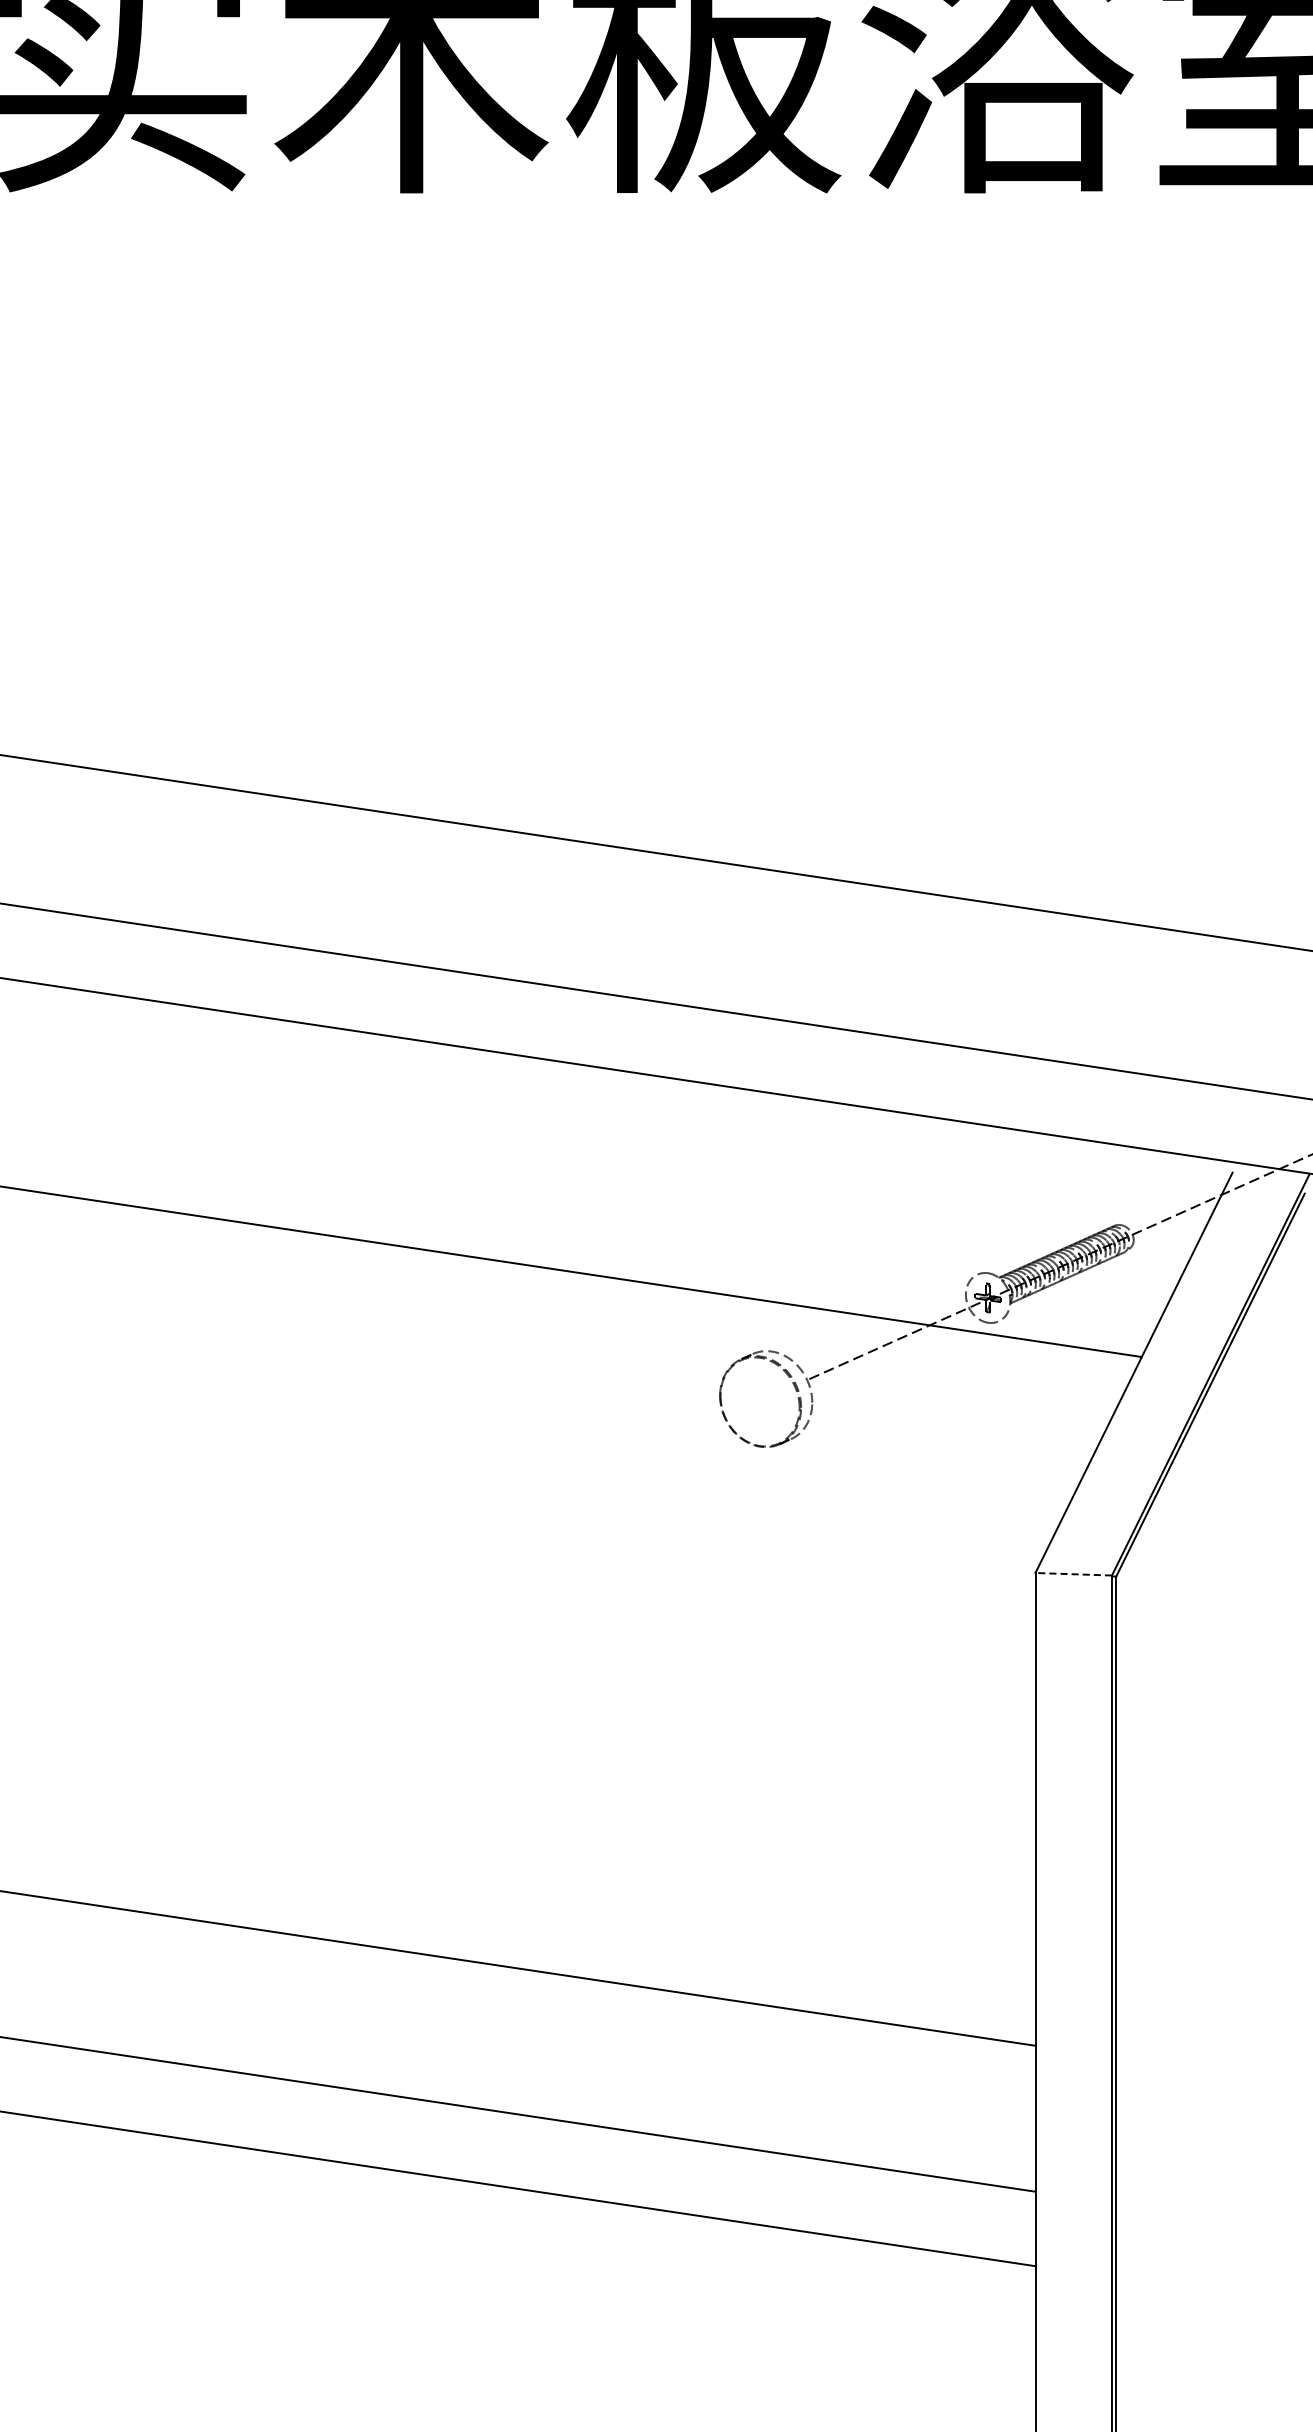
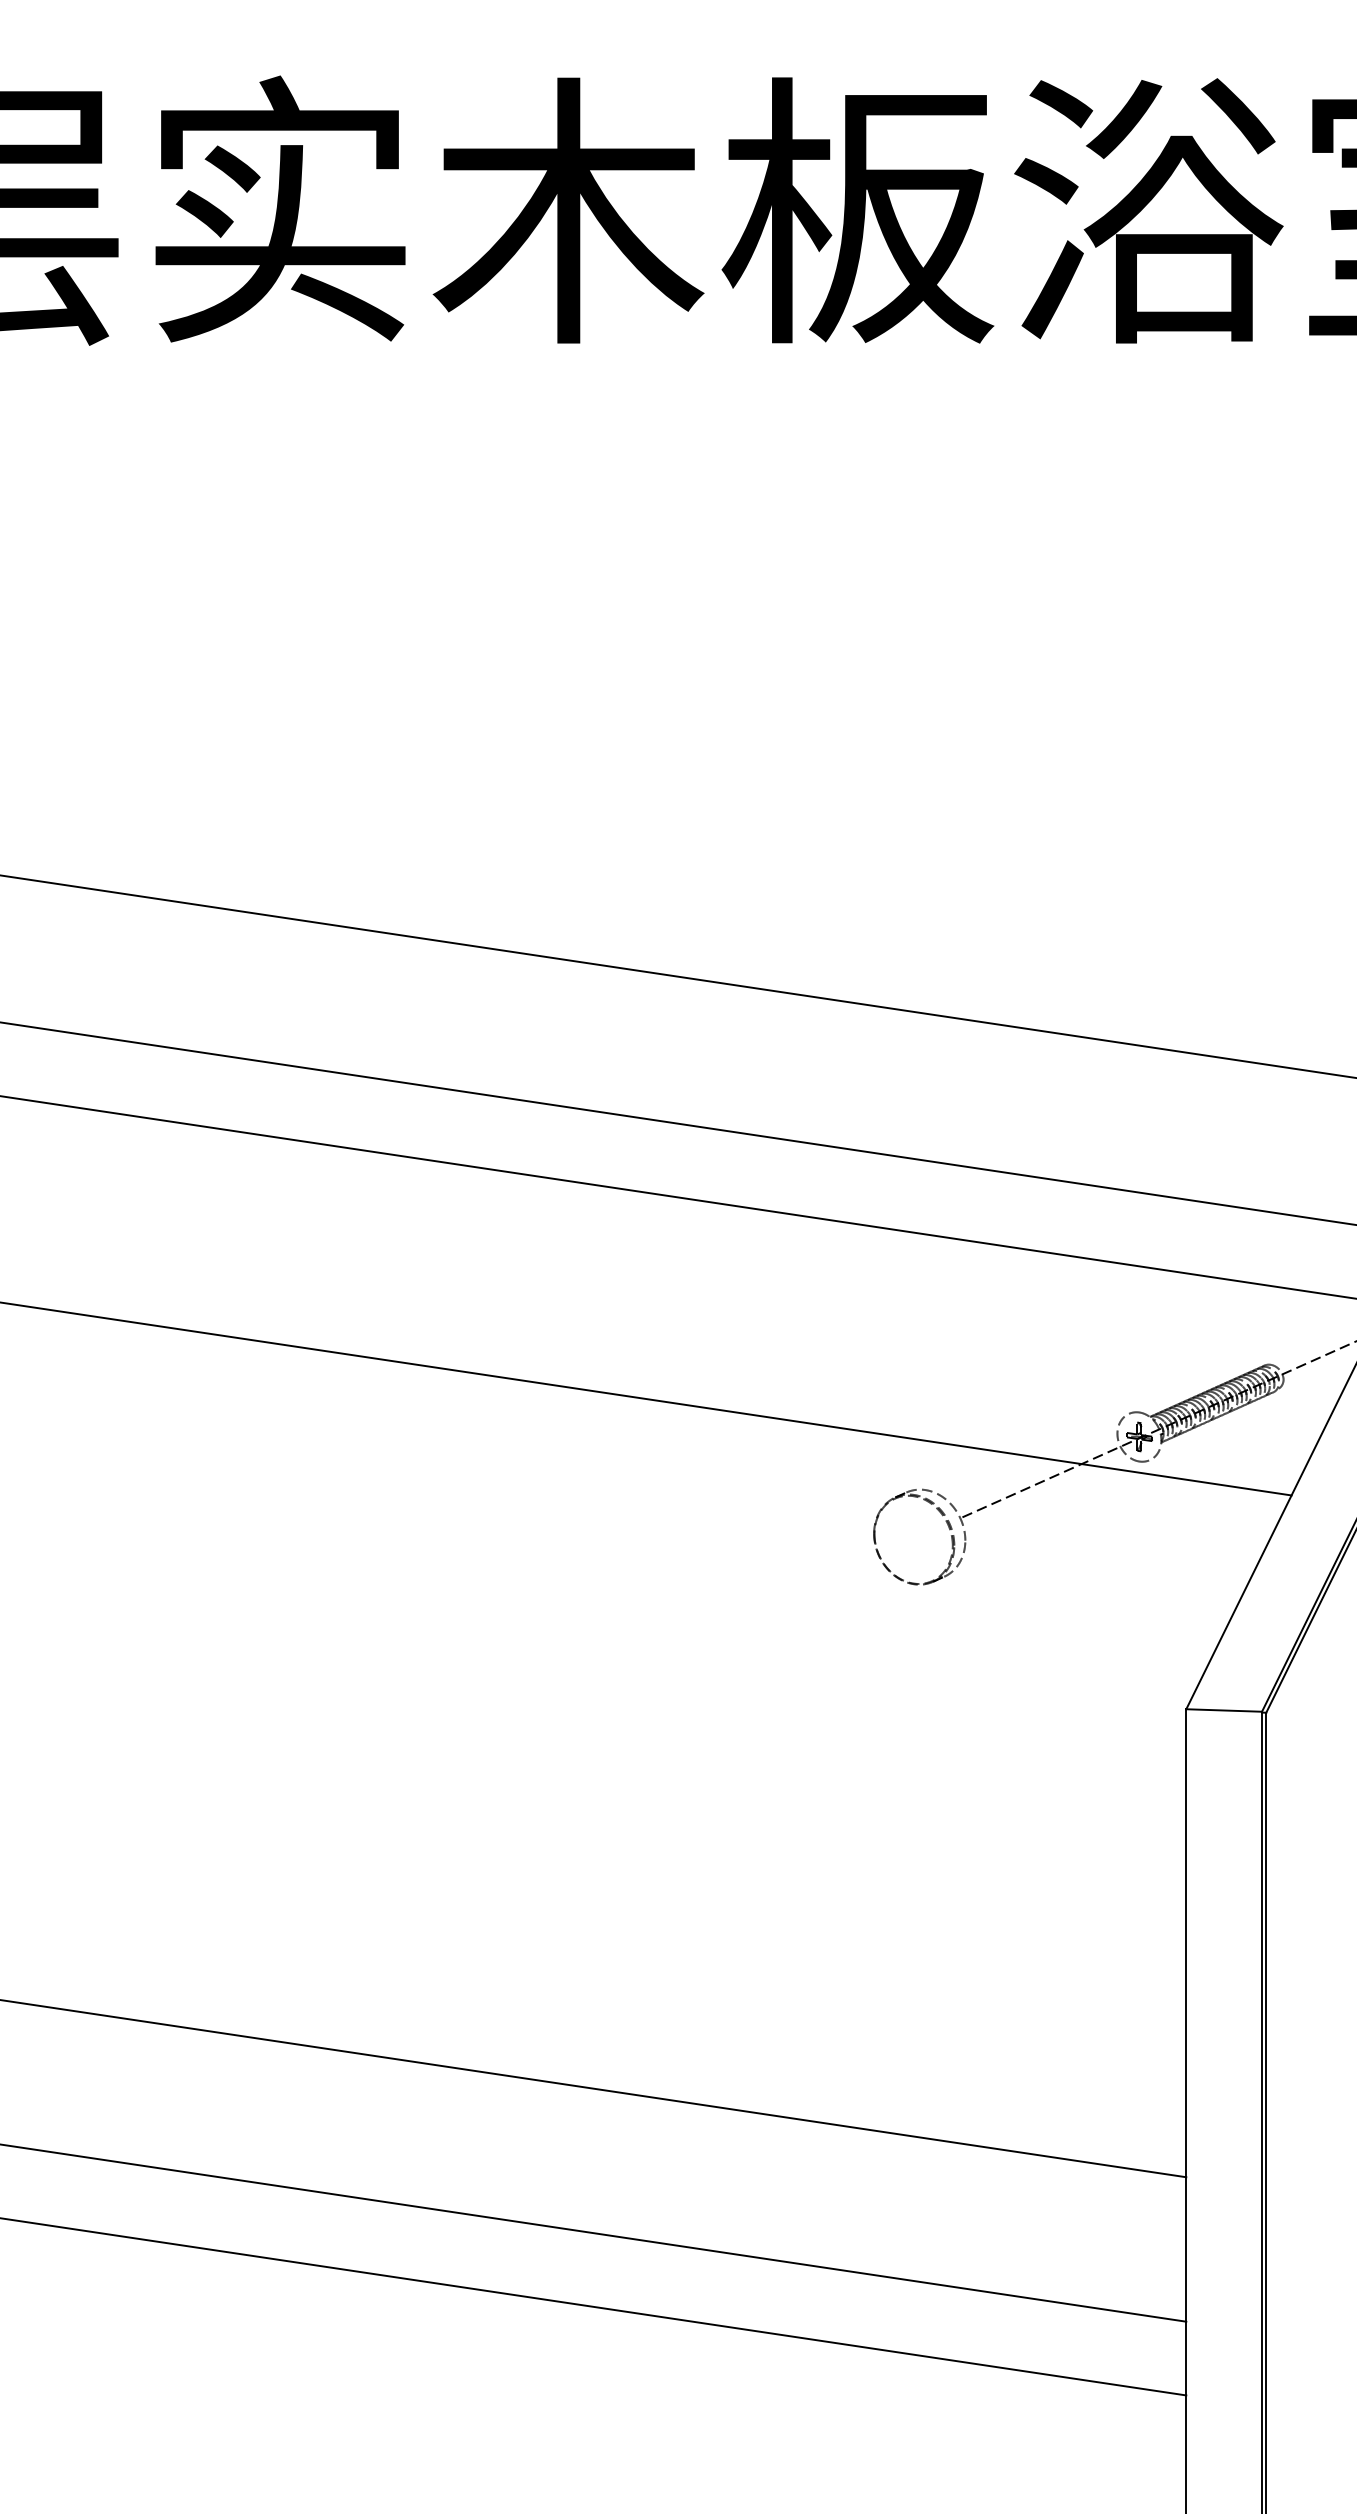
line: (1074, 1574) -> (1224, 1710), dashed -> solid

